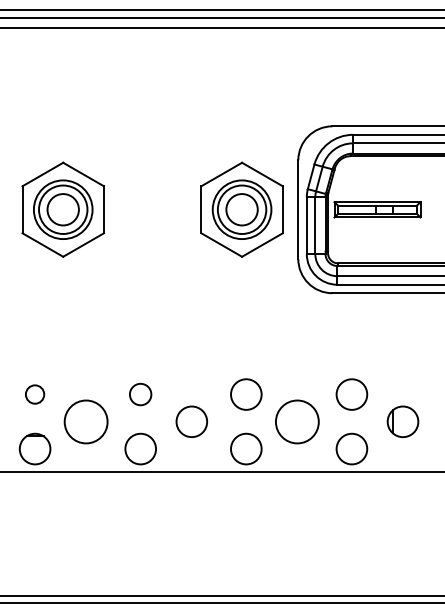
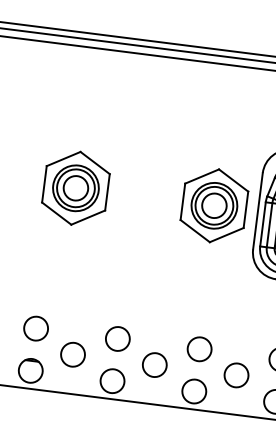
circle: (34, 394) -> (35, 328), size x1.67
circle: (140, 394) -> (117, 338), size x1.43
circle: (86, 421) -> (73, 354), size x0.71
circle: (297, 421) -> (236, 375), size x0.71

